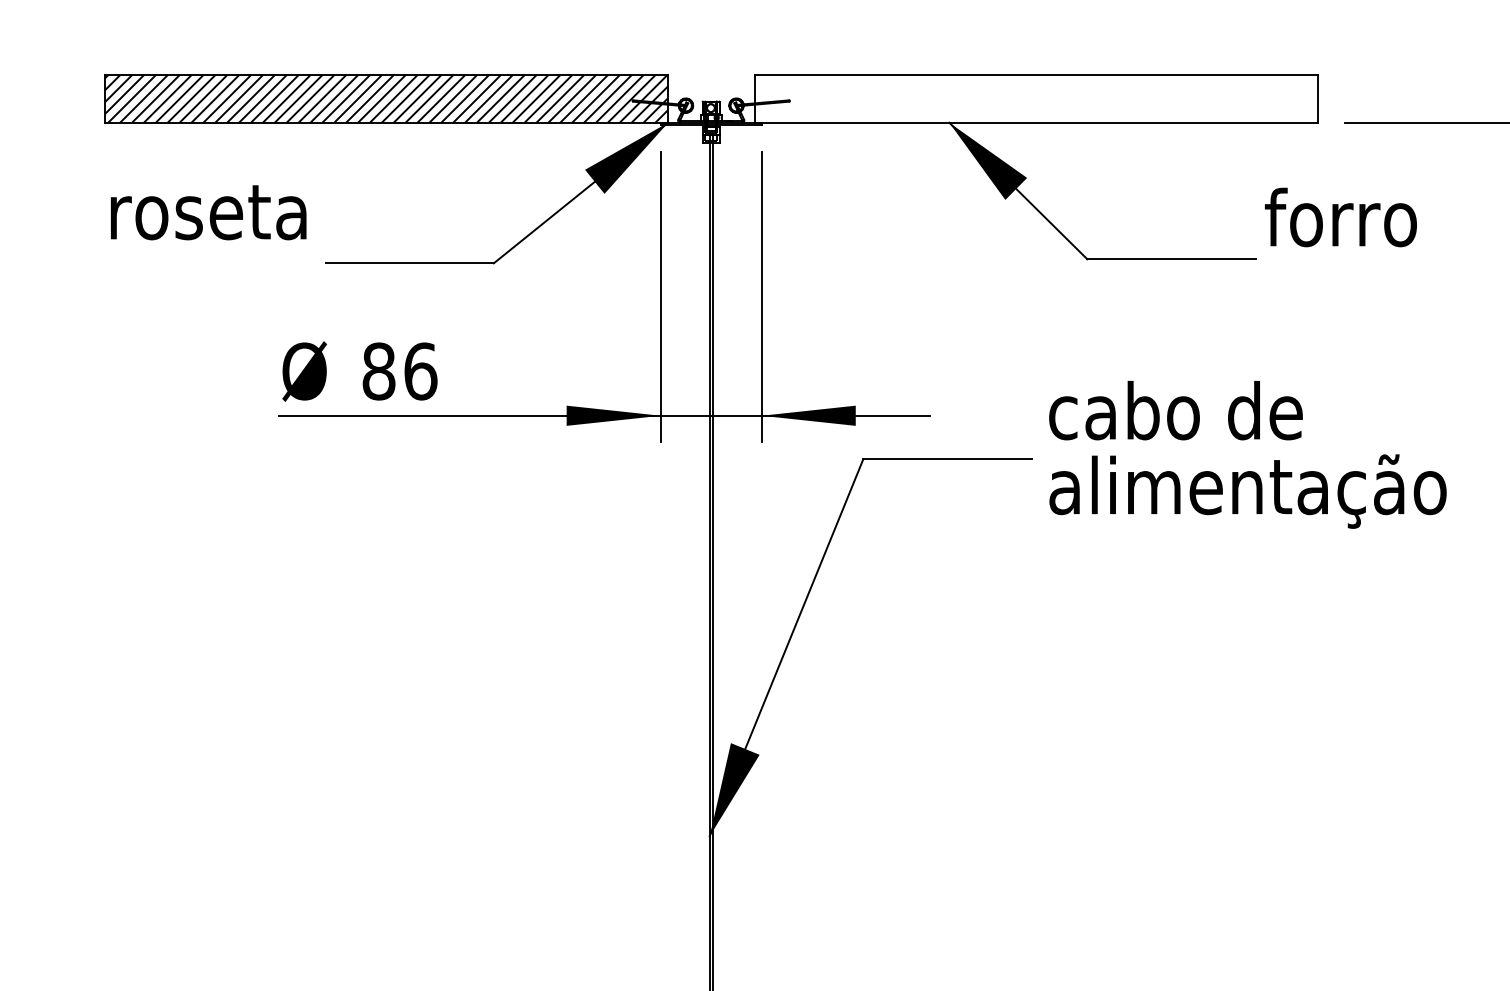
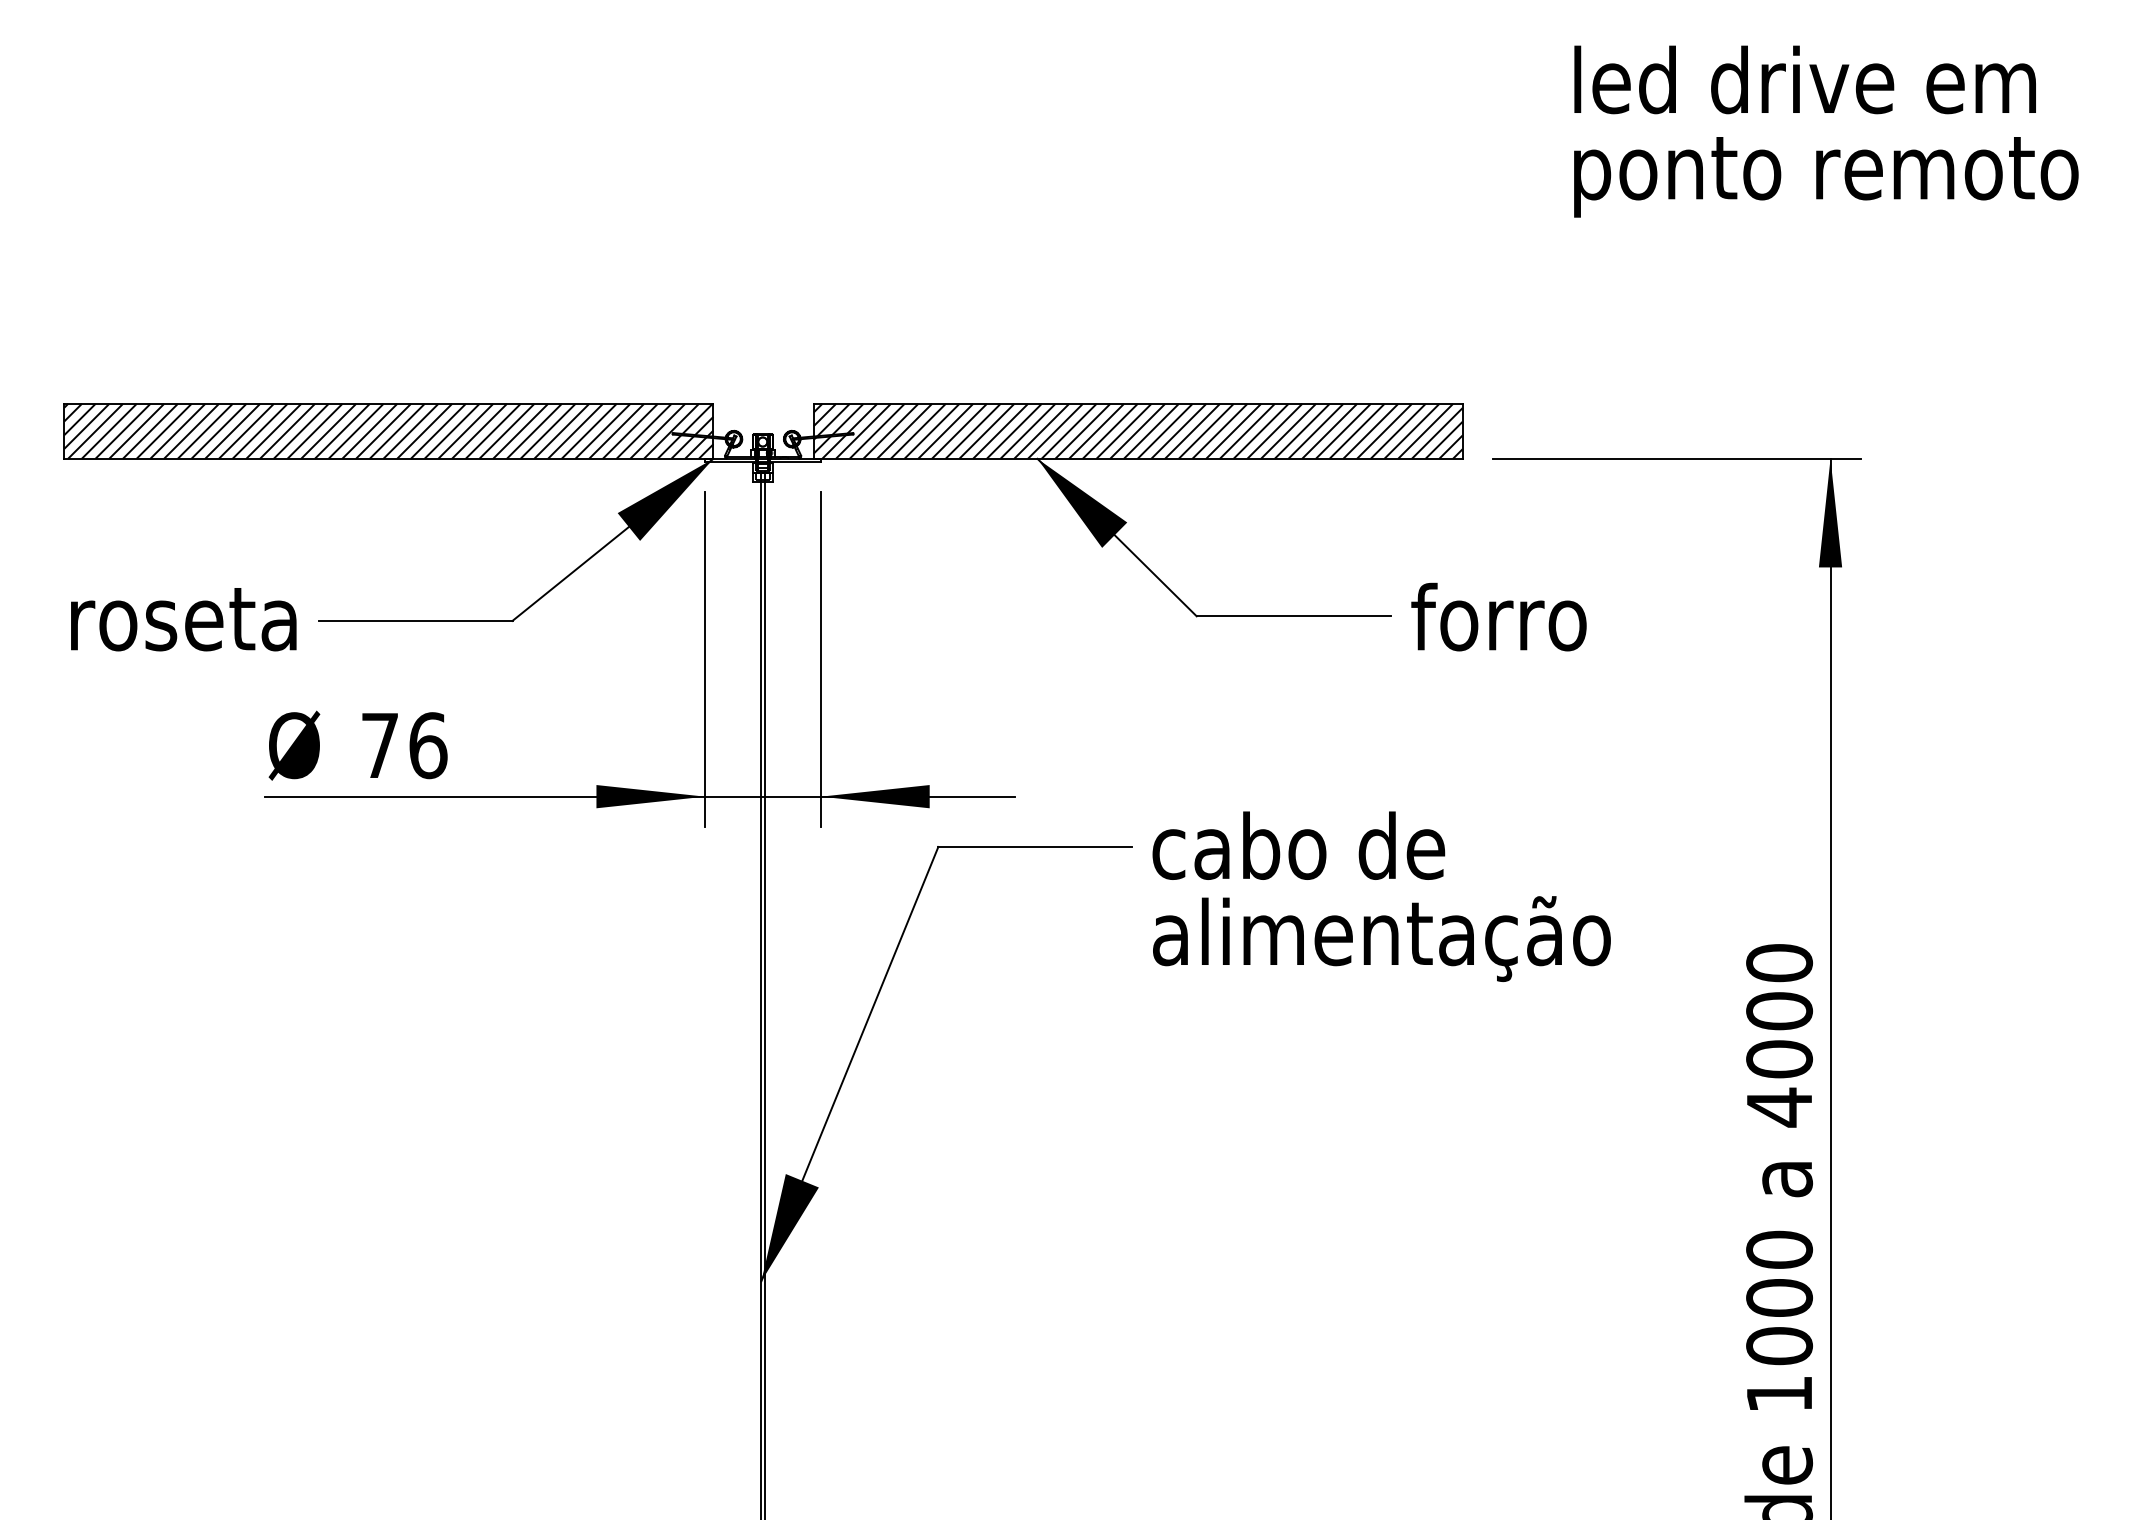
hatch: (1036, 98) -> (1137, 430), added
text: (208, 212) -> (183, 619), moved
text: (1340, 216) -> (1498, 616), moved
text: (379, 371) -> (380, 745), 86 -> 76
text: (1247, 454) -> (1381, 896), moved

